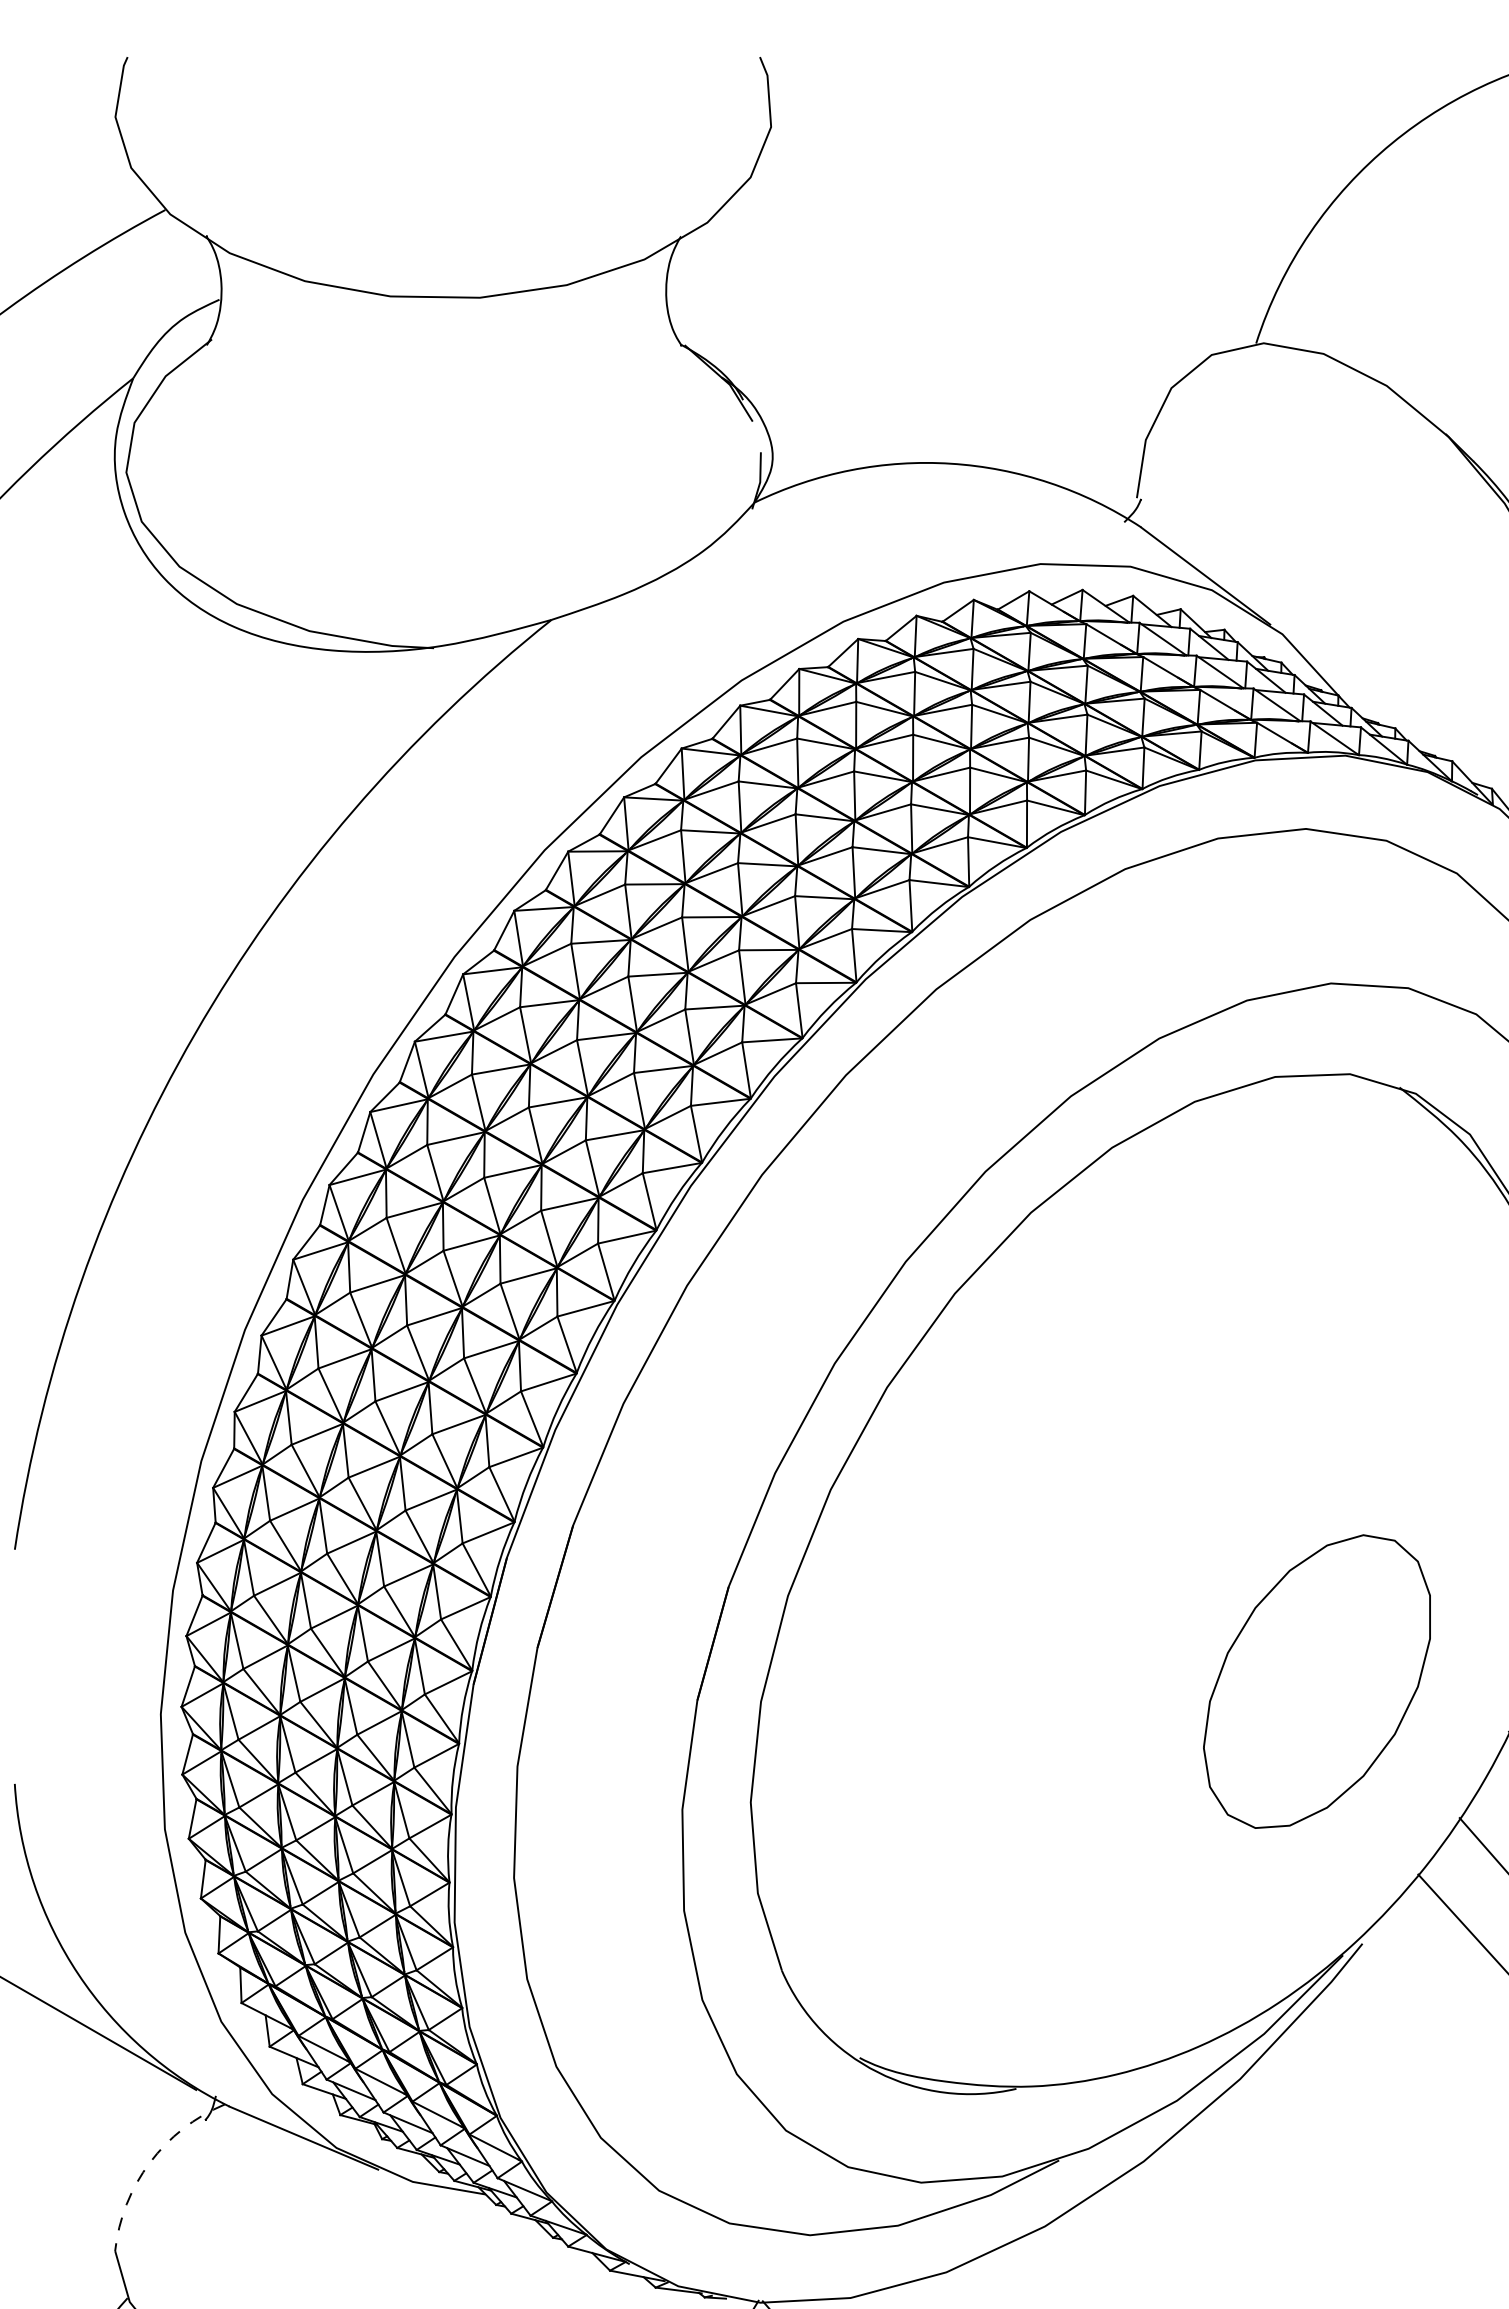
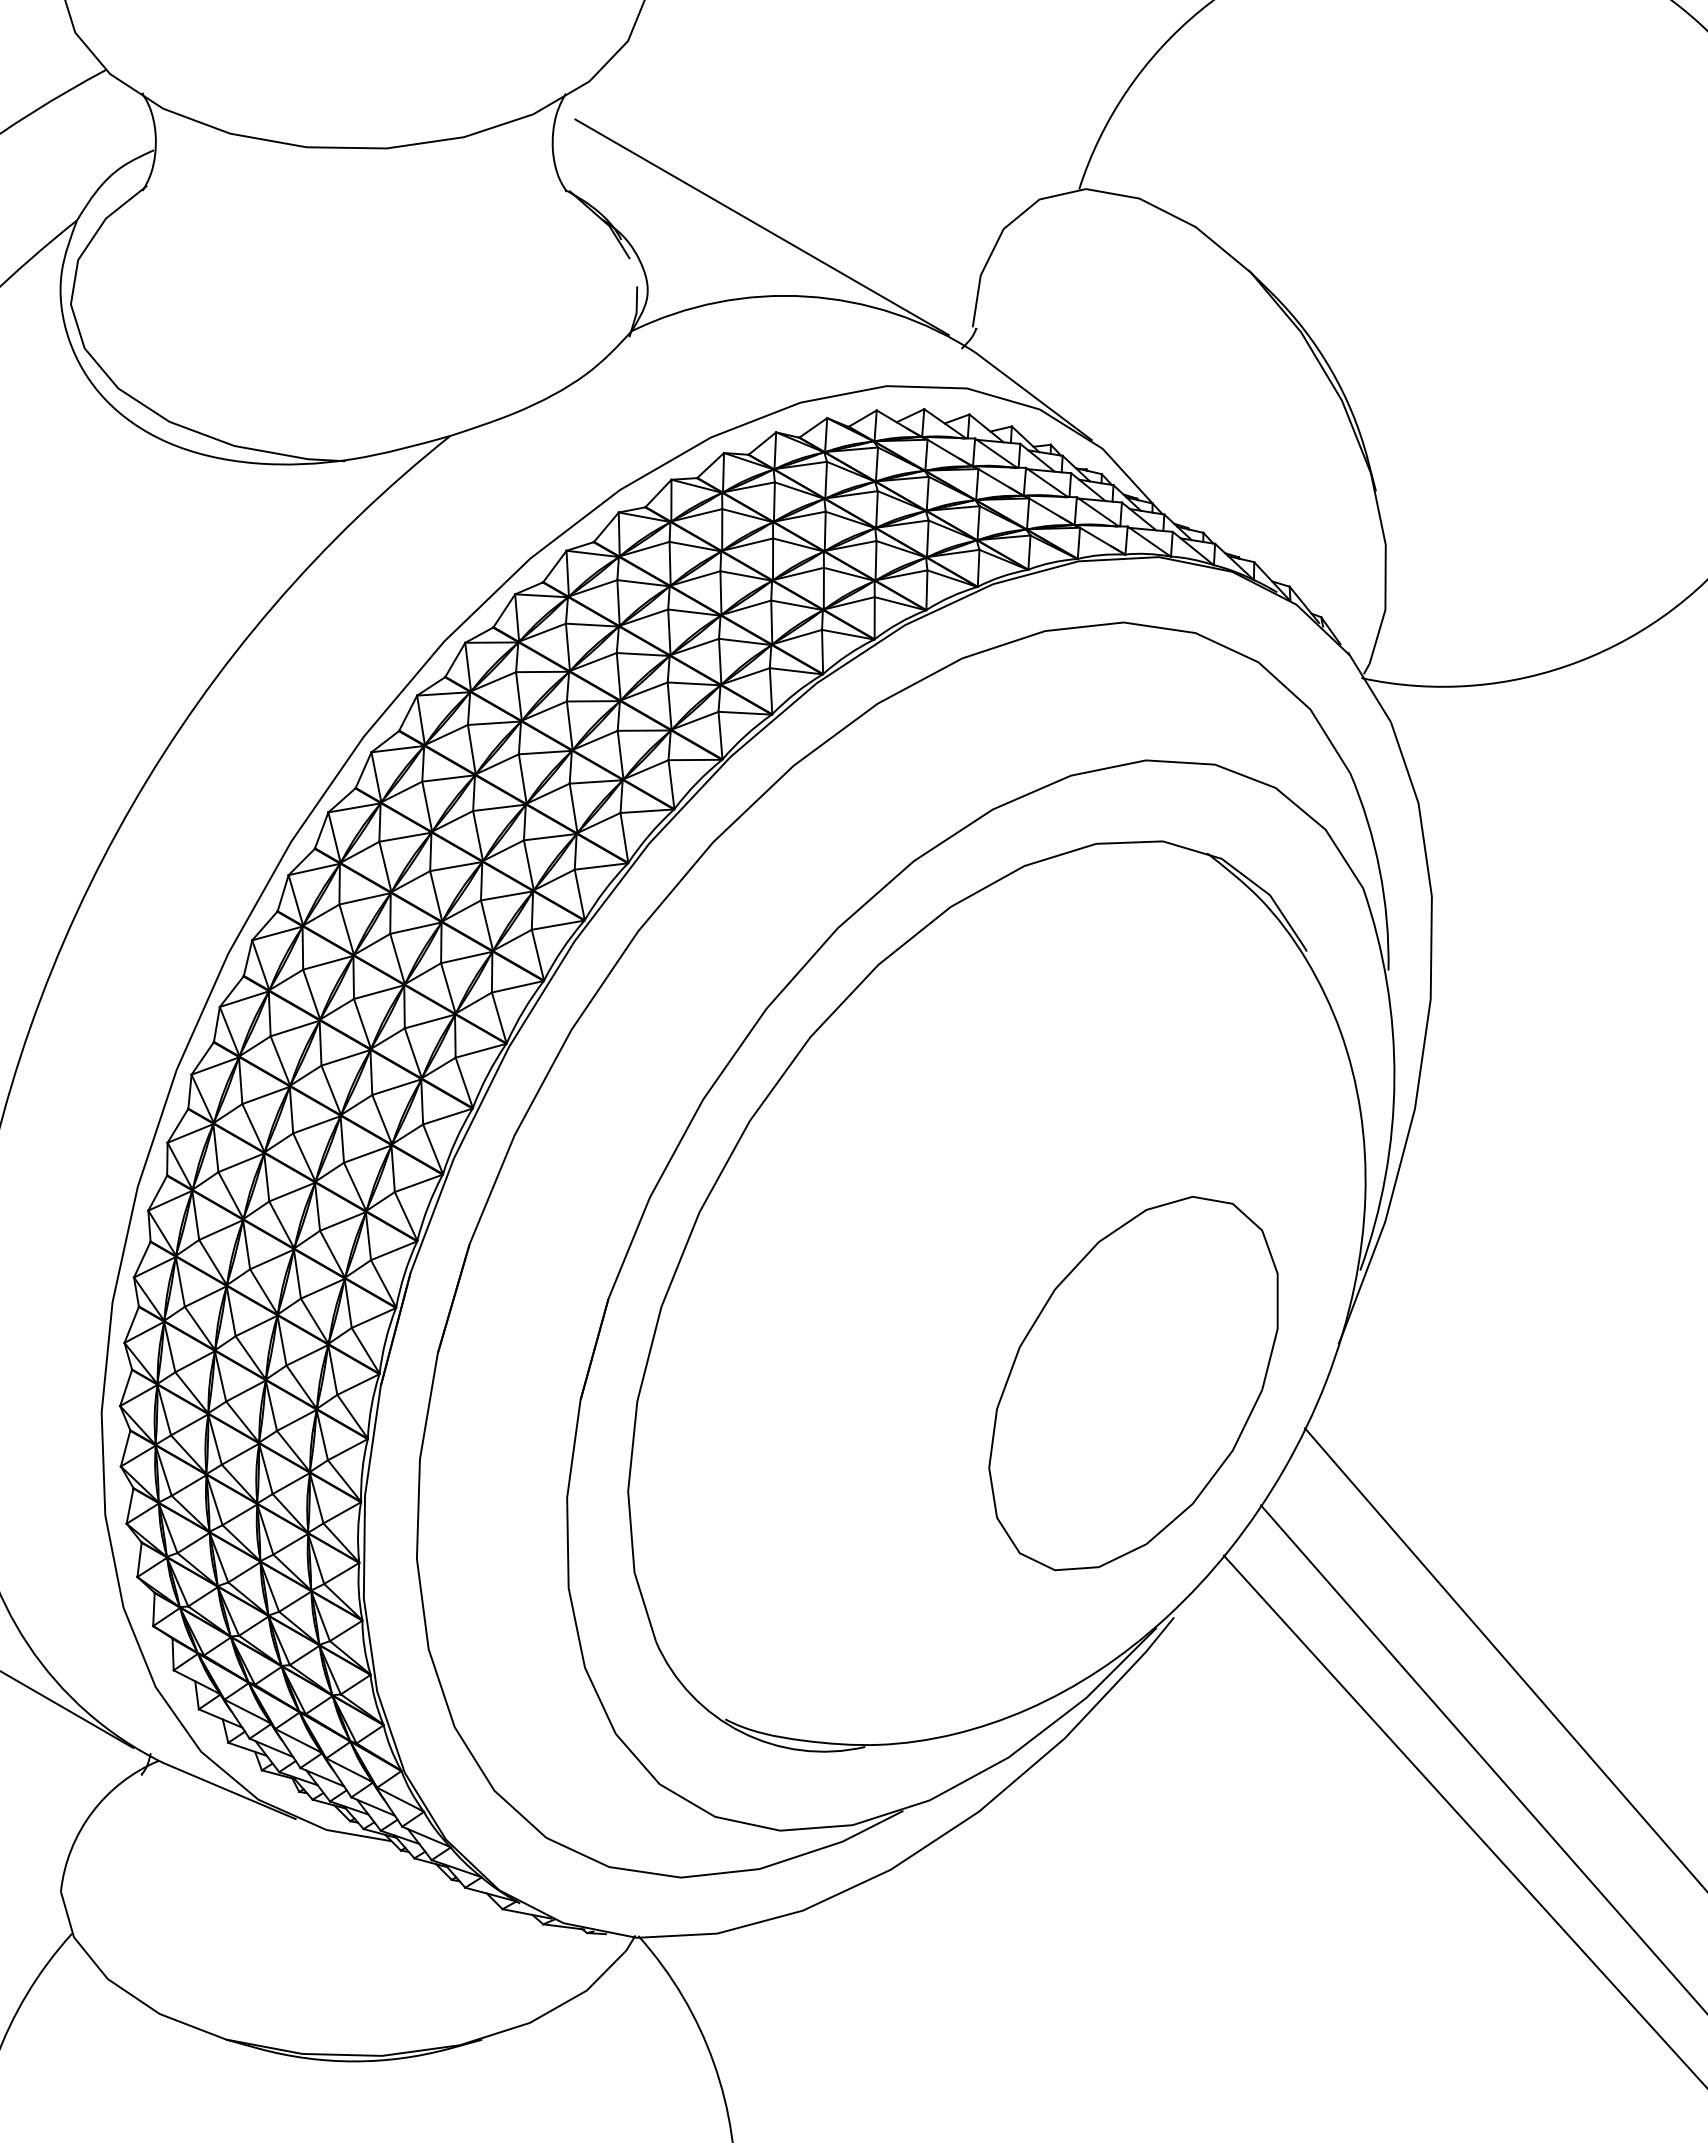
line: (900, 386) -> (761, 227), added
part: (1317, 1681) -> (1133, 1383), size x1.43
arc: (149, 2162) -> (91, 1812), dashed -> solid

